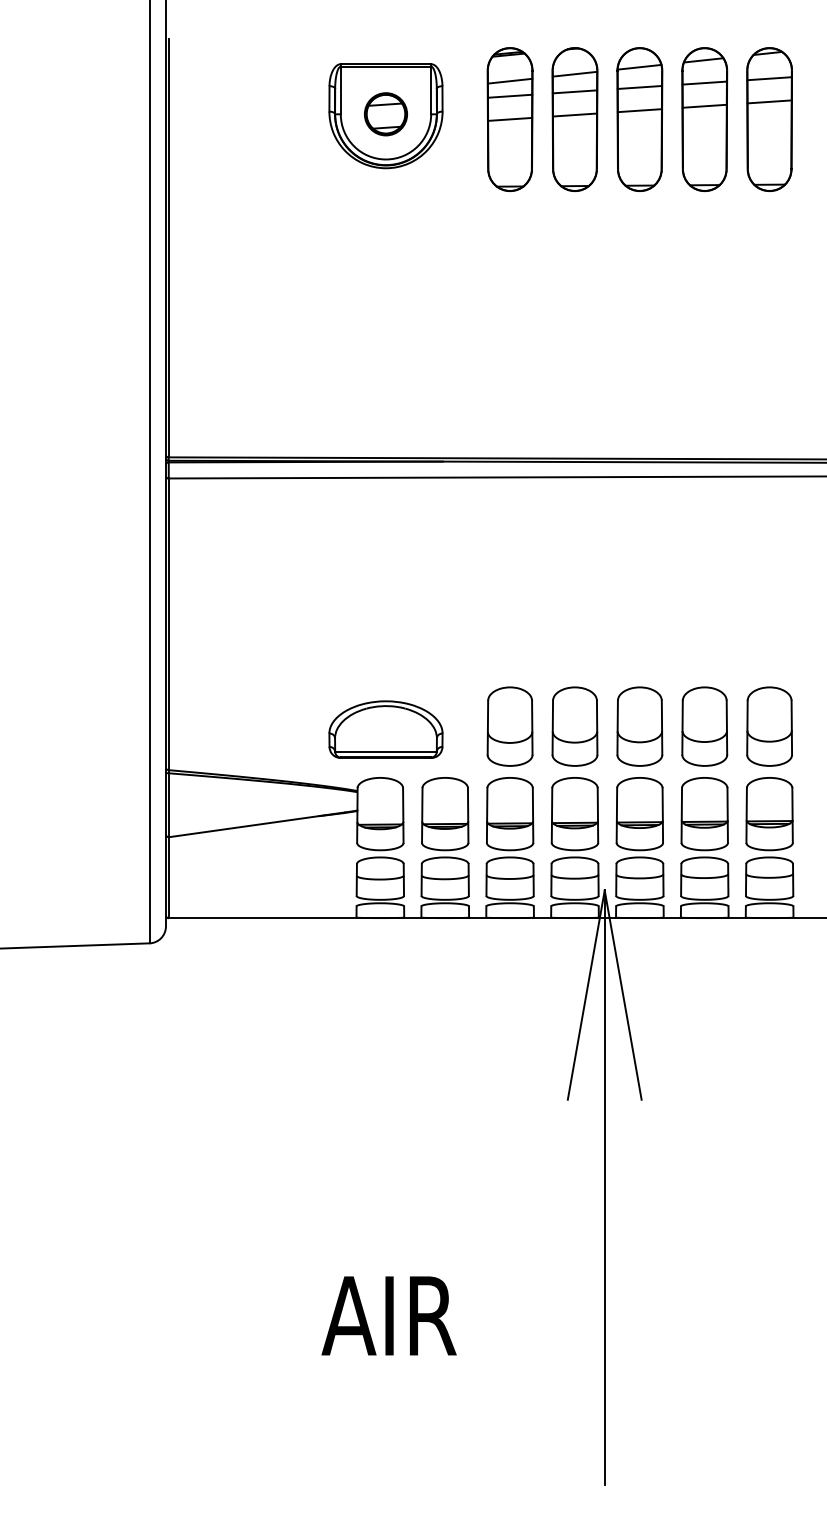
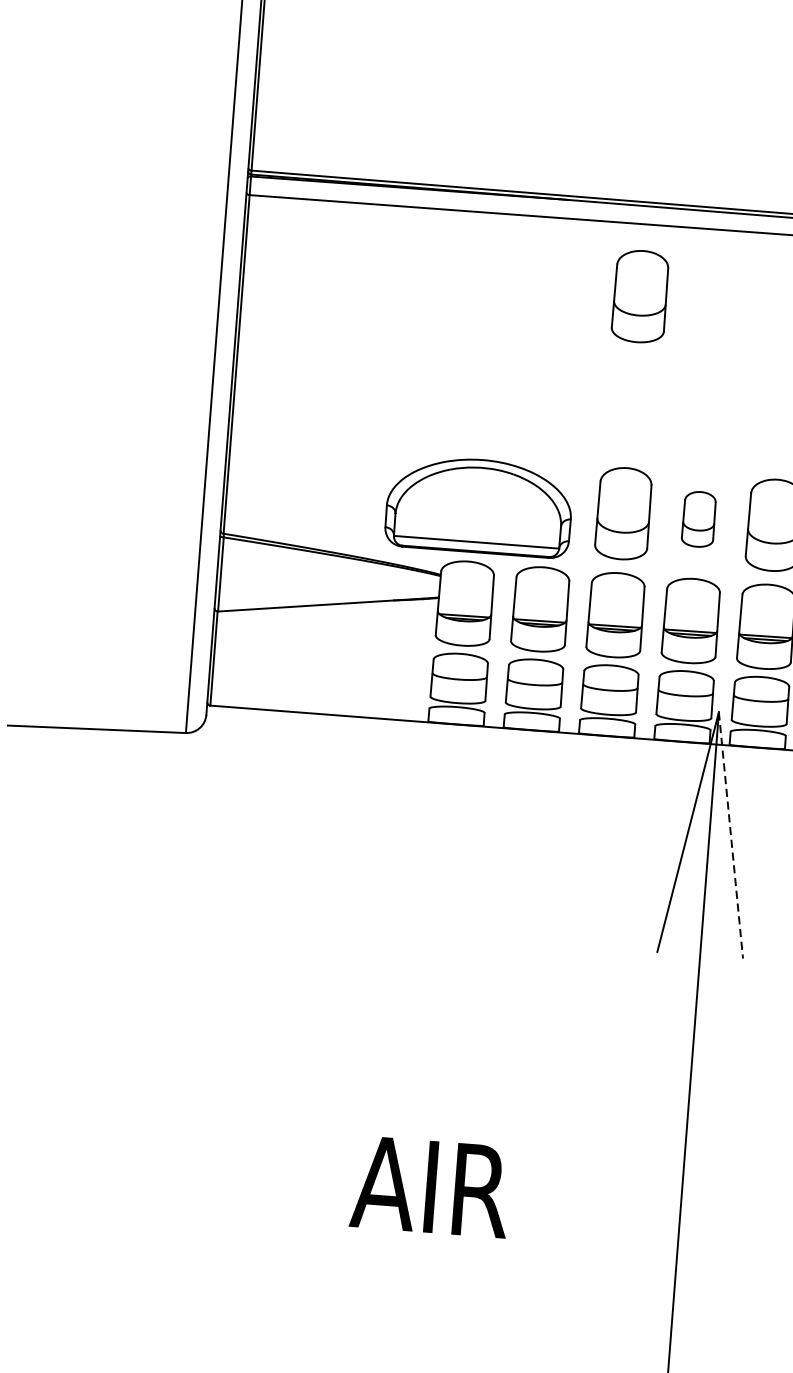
part: (509, 539) -> (639, 296), added
part: (574, 726) -> (698, 519), size x0.6
part: (385, 729) -> (478, 505), size x1.4
line: (623, 995) -> (731, 835), solid -> dashed

